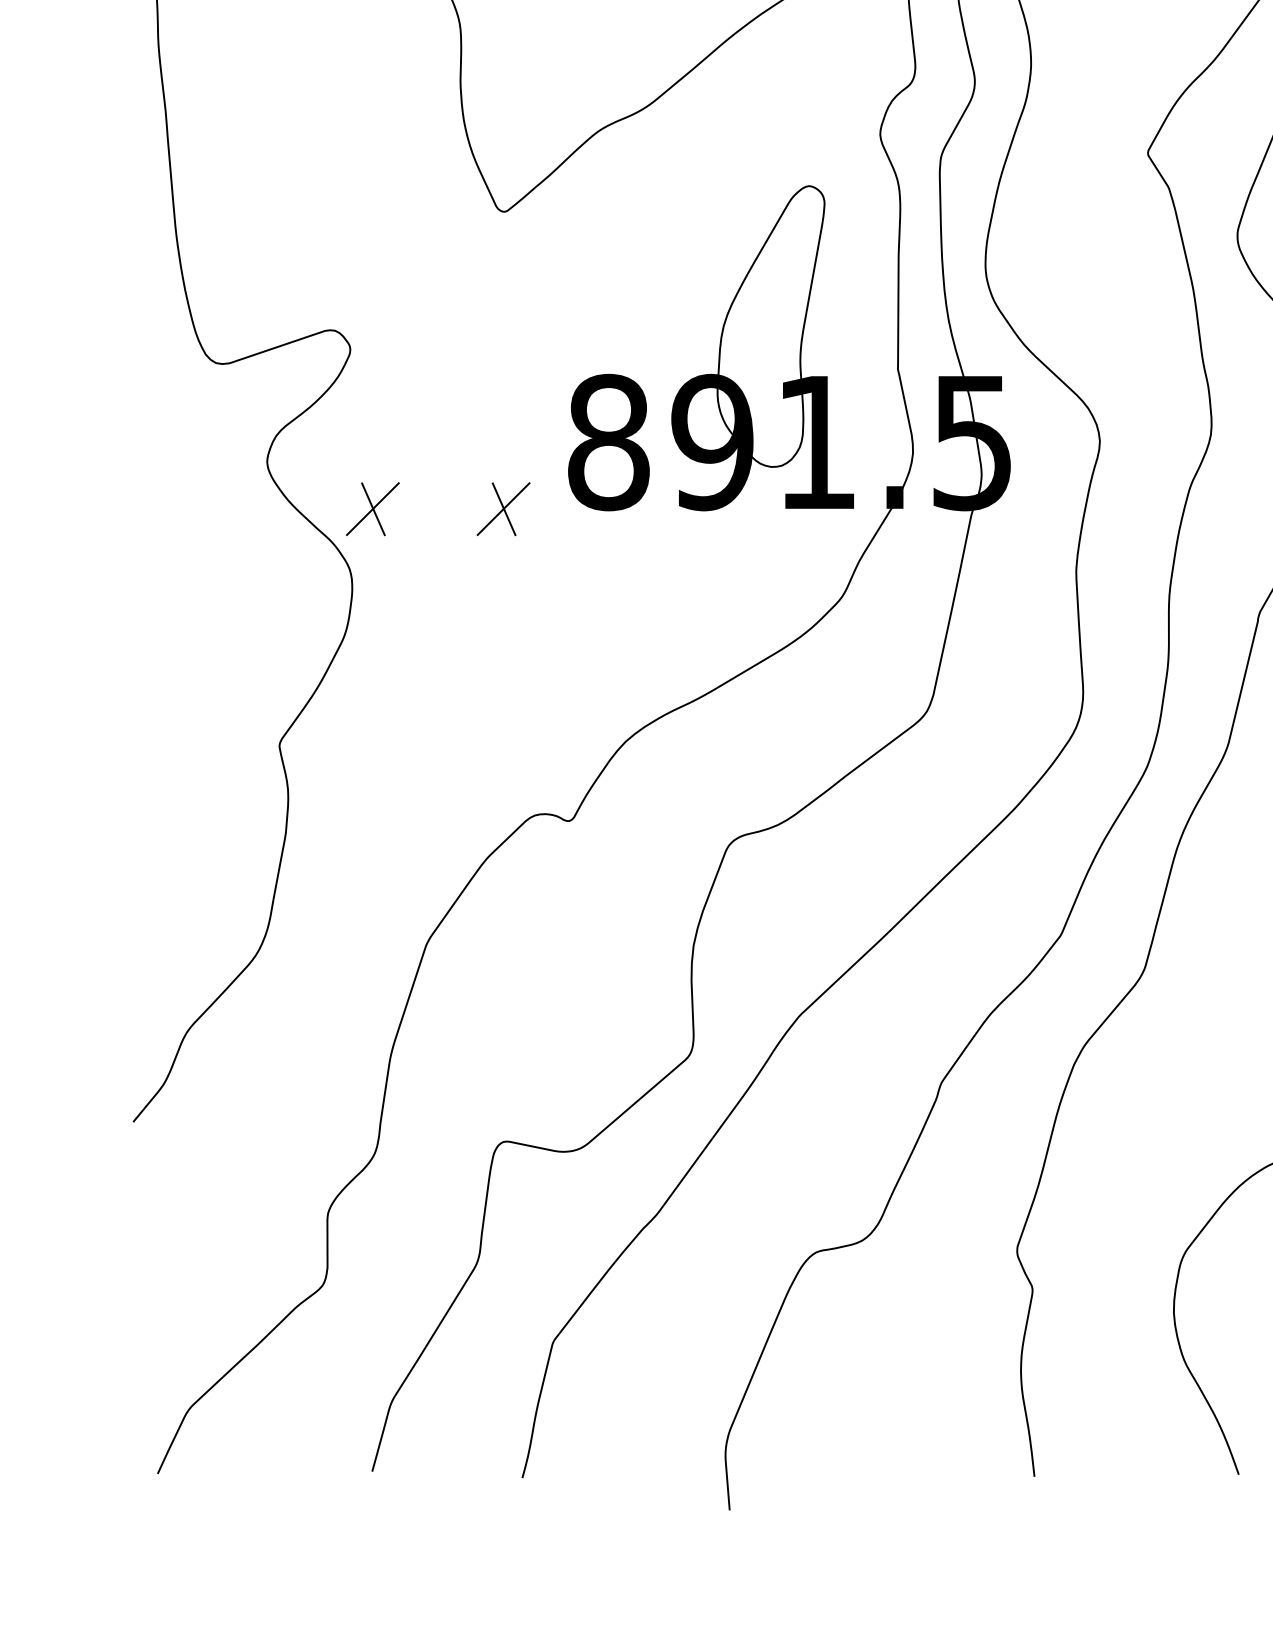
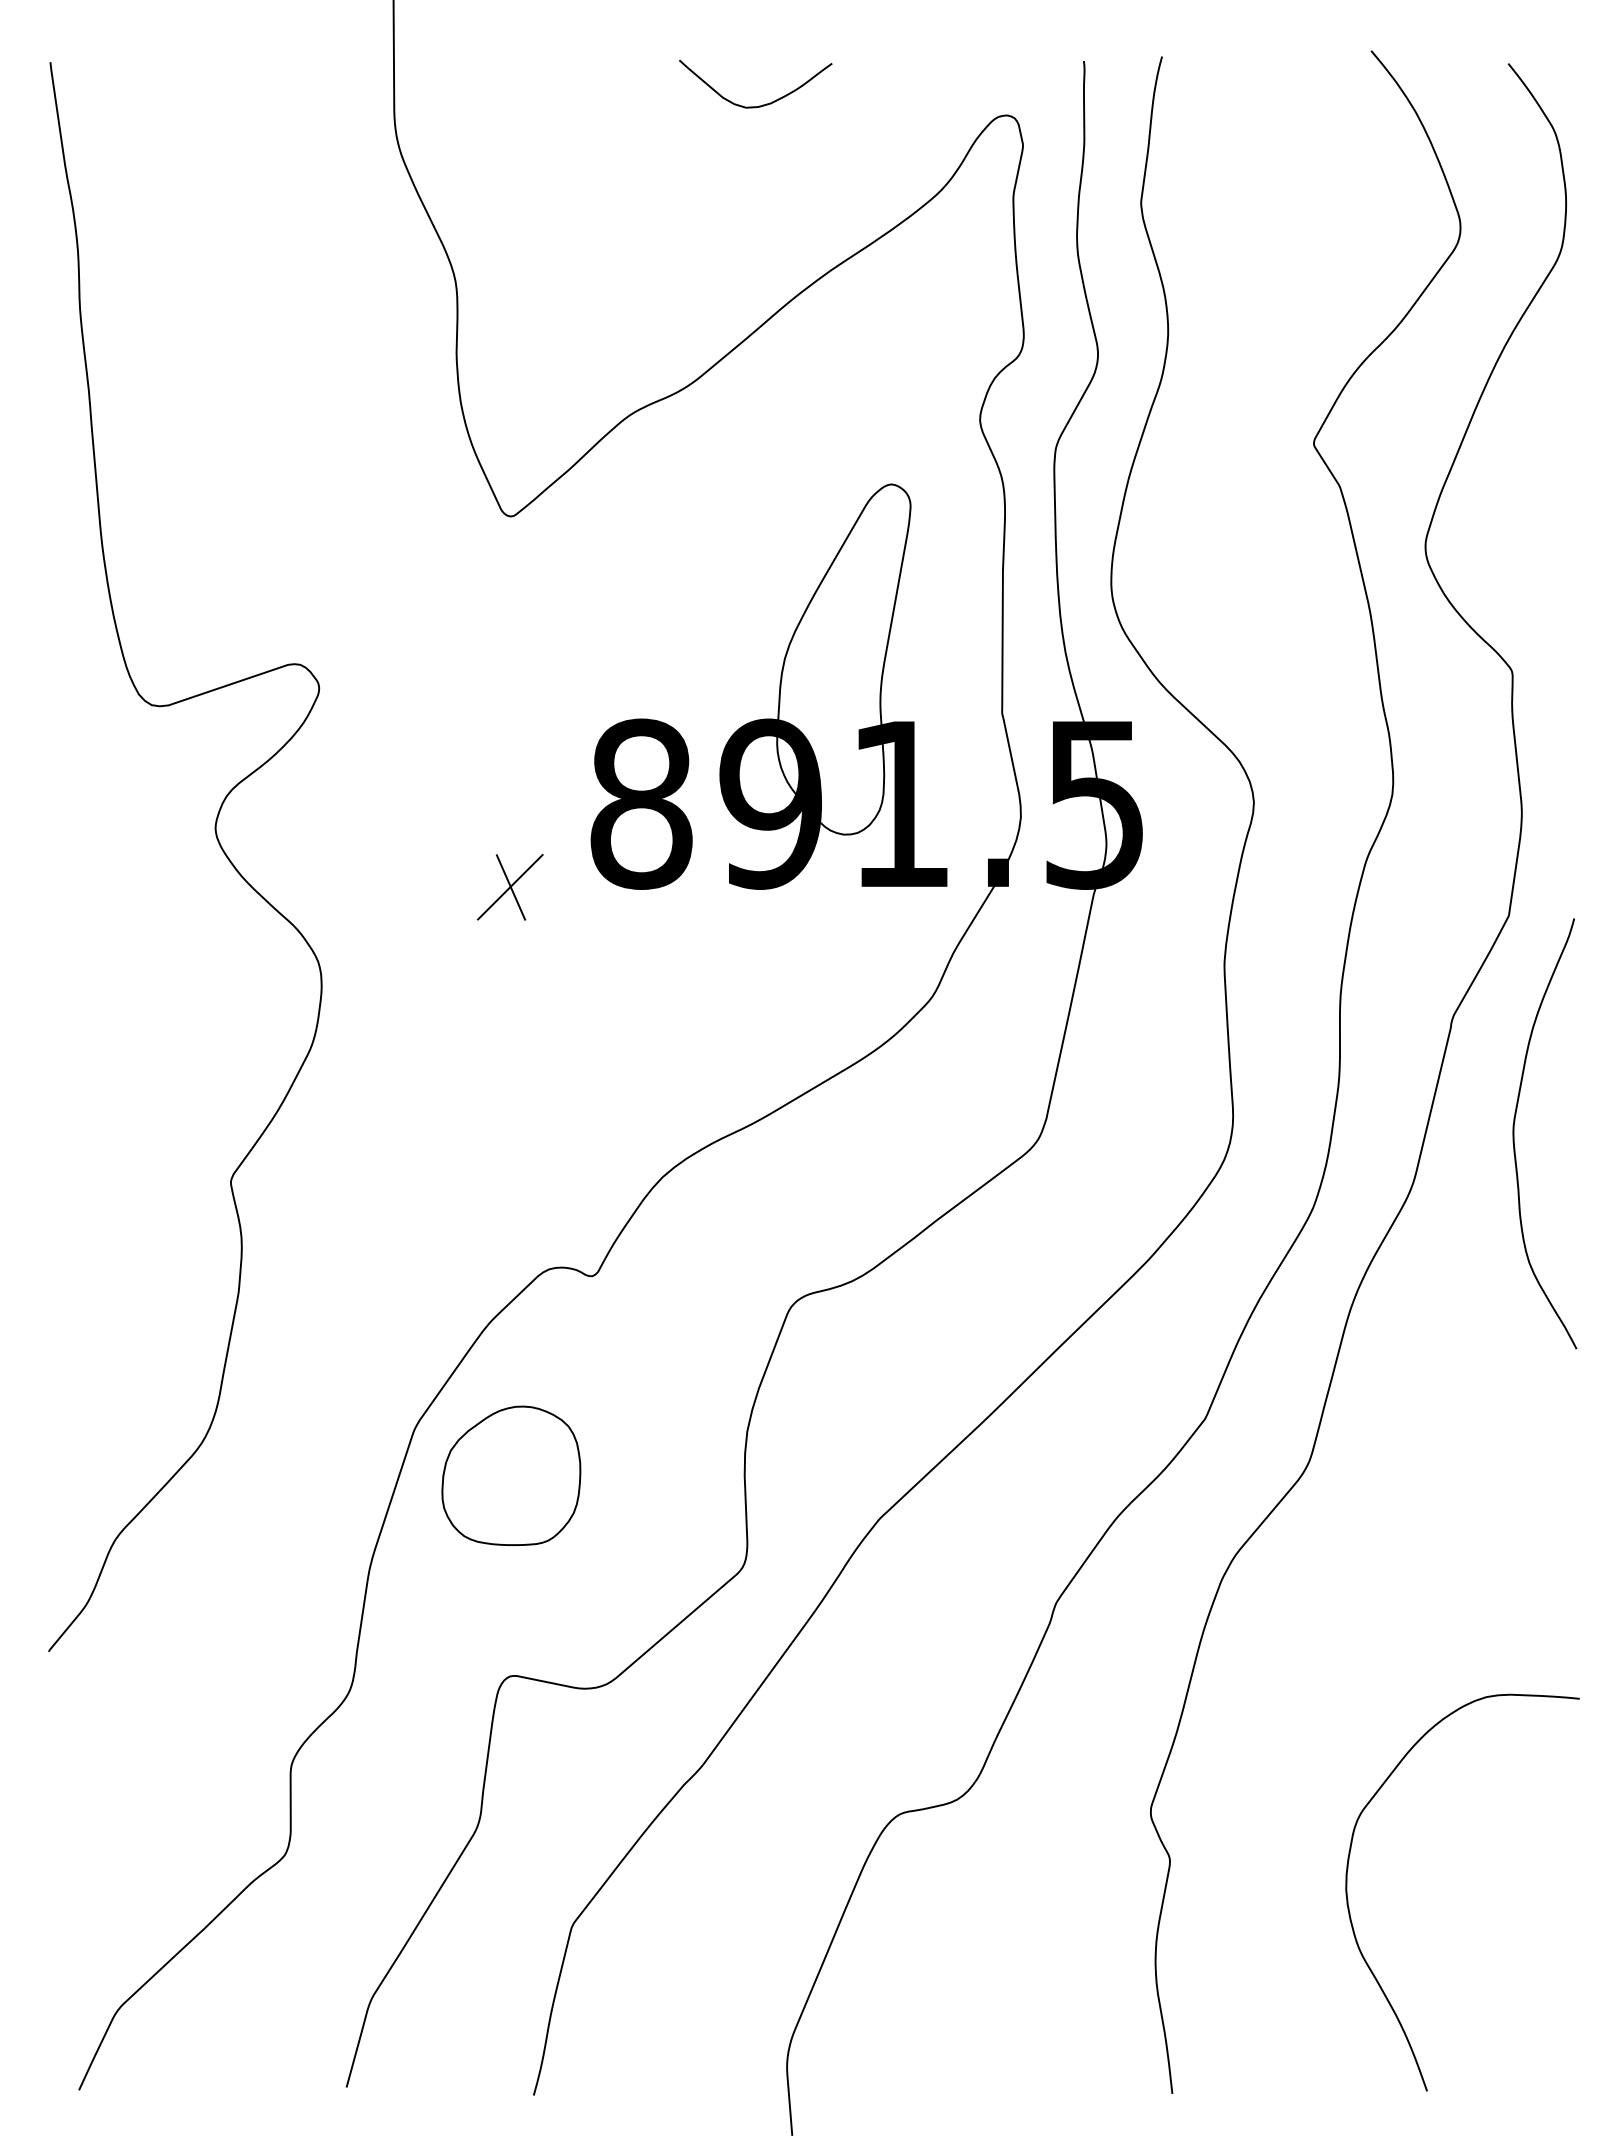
part: (373, 508) -> (347, 886), removed
part: (504, 980) -> (511, 1475), added

